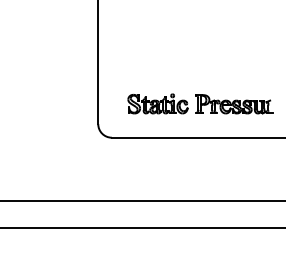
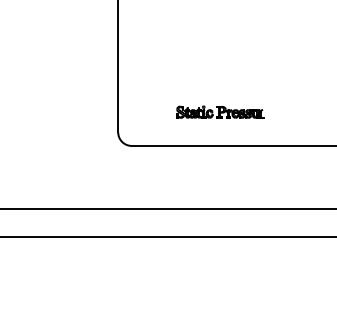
part: (200, 103) -> (220, 111), size x0.6

